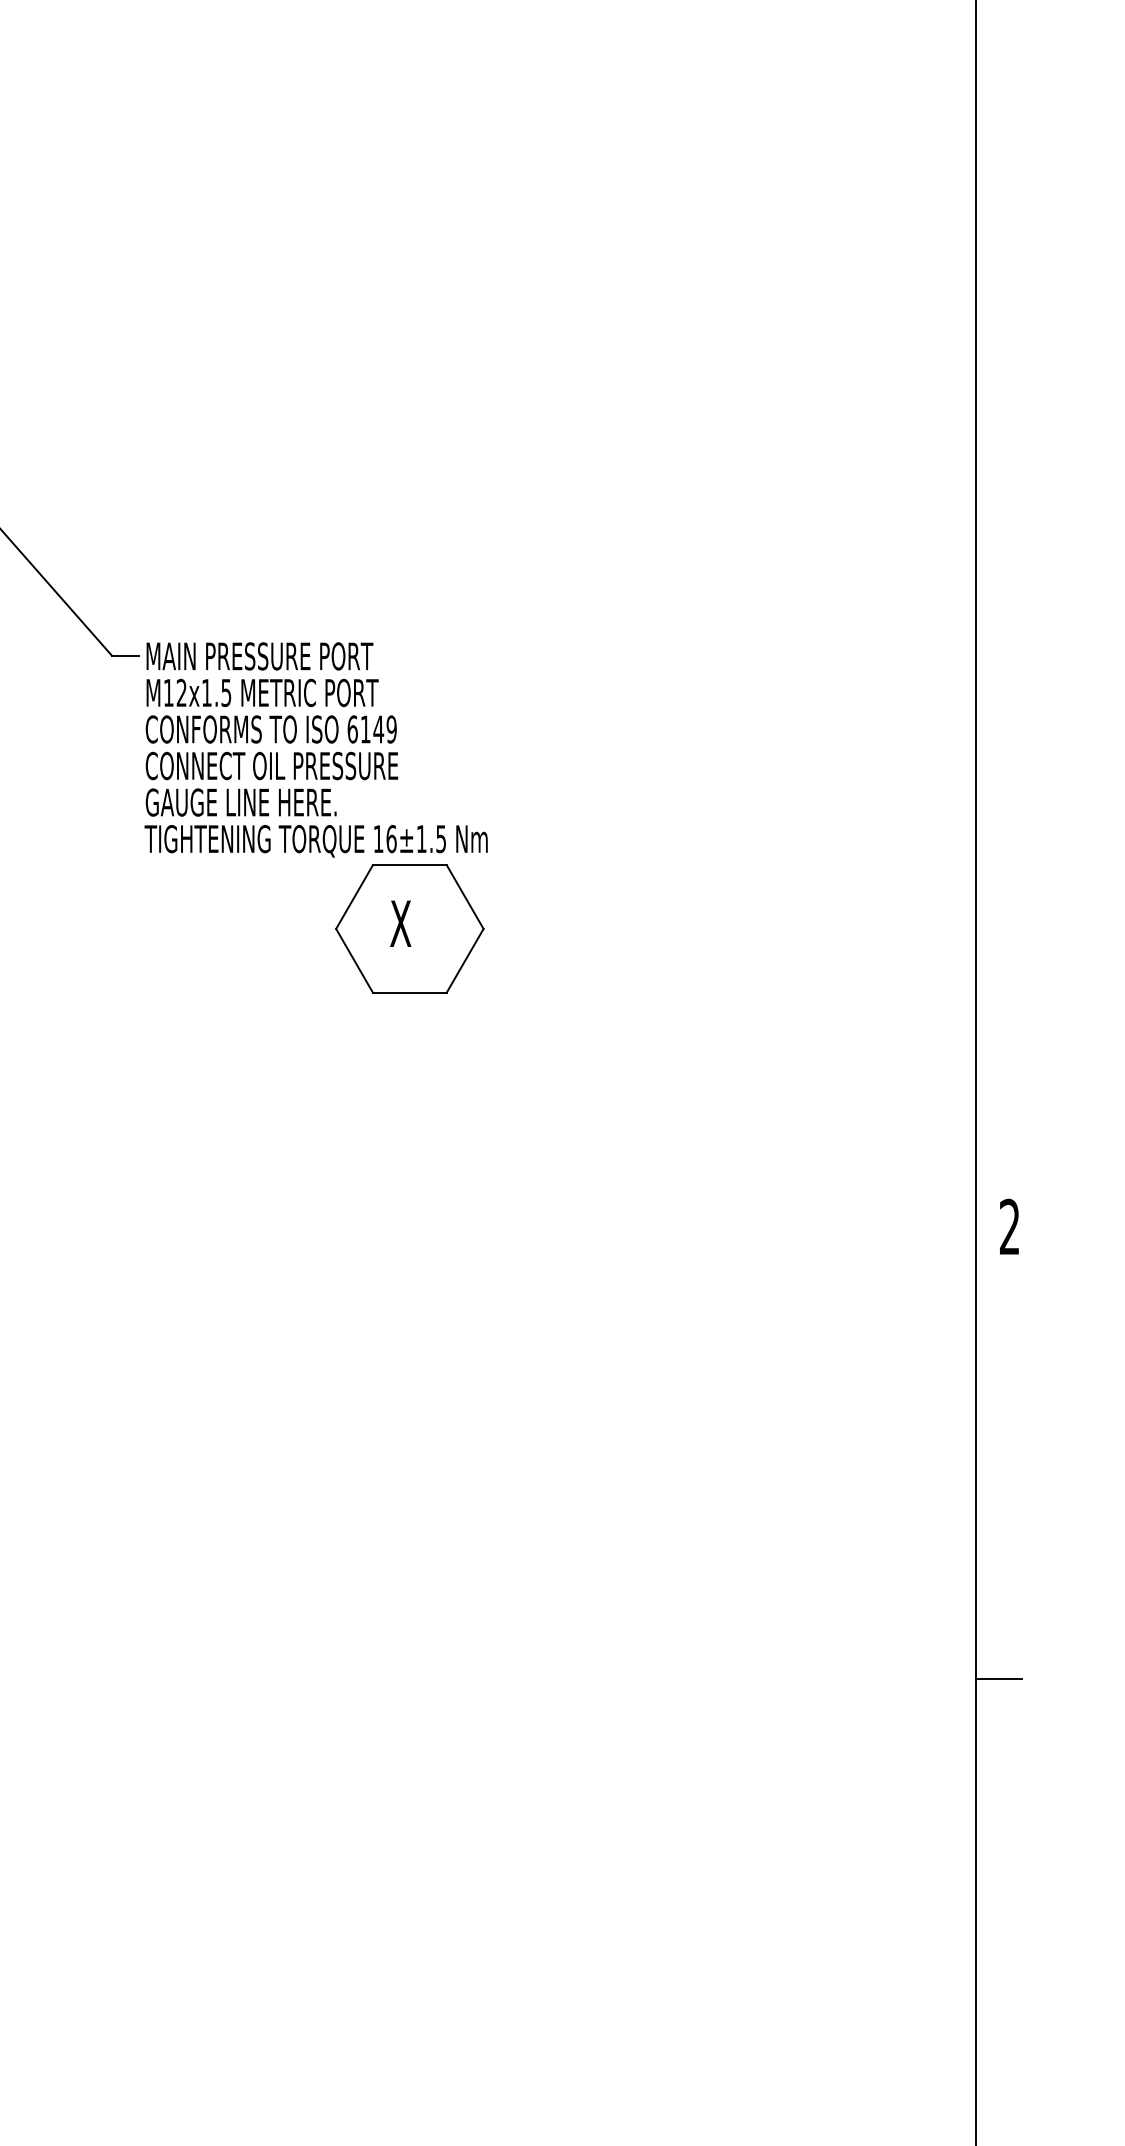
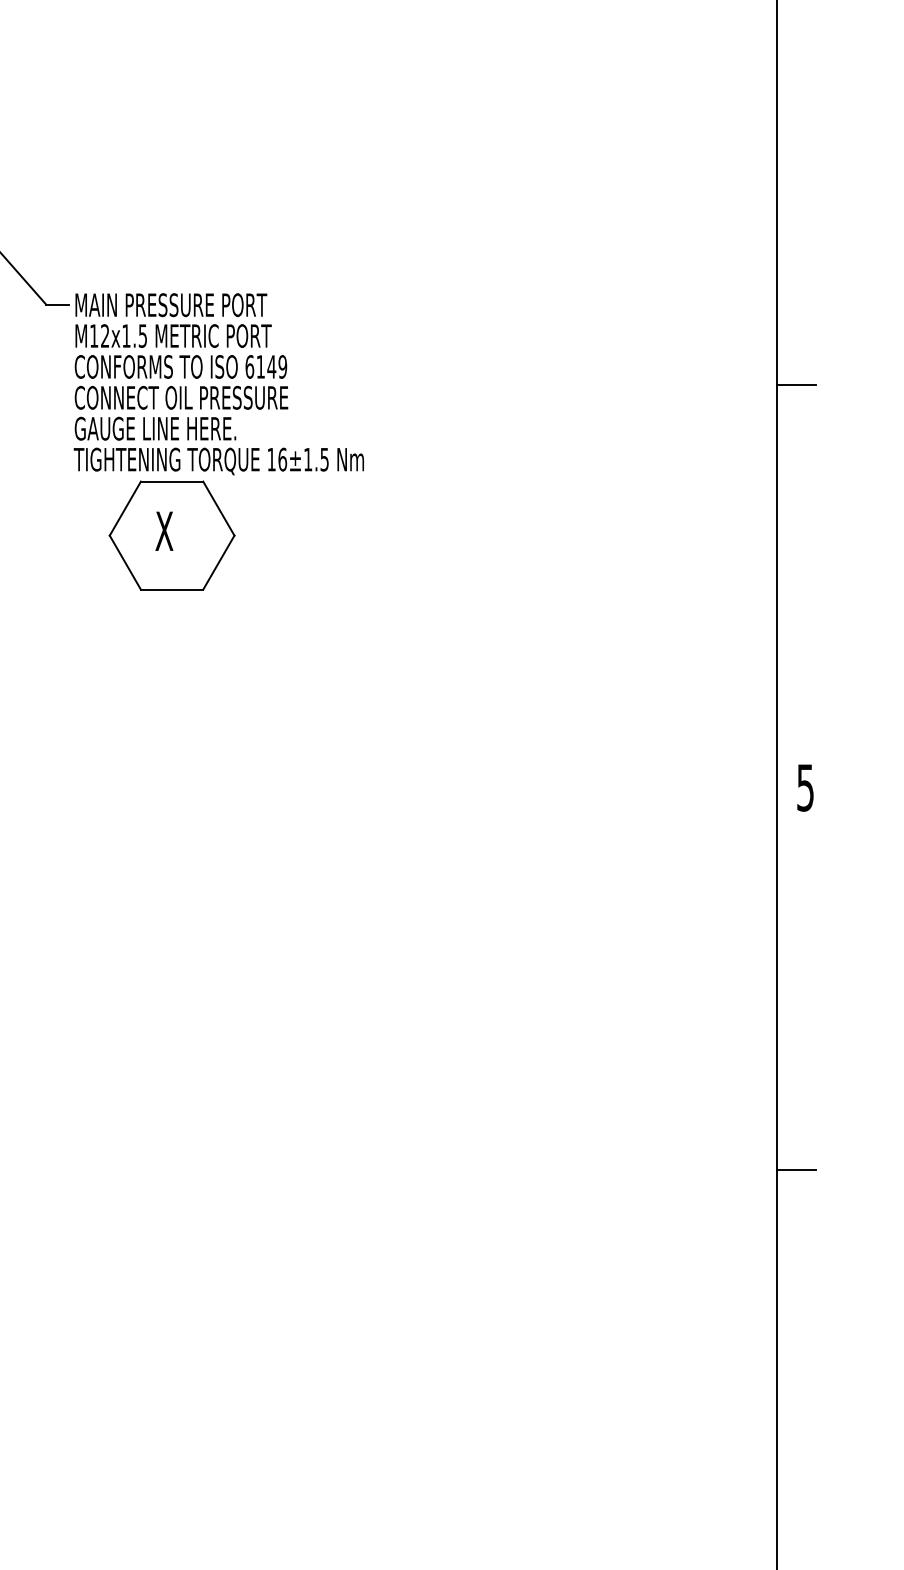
line: (999, 750) -> (796, 384), added
part: (409, 928) -> (171, 535), moved
text: (1009, 1226) -> (805, 787), 2 -> 5

